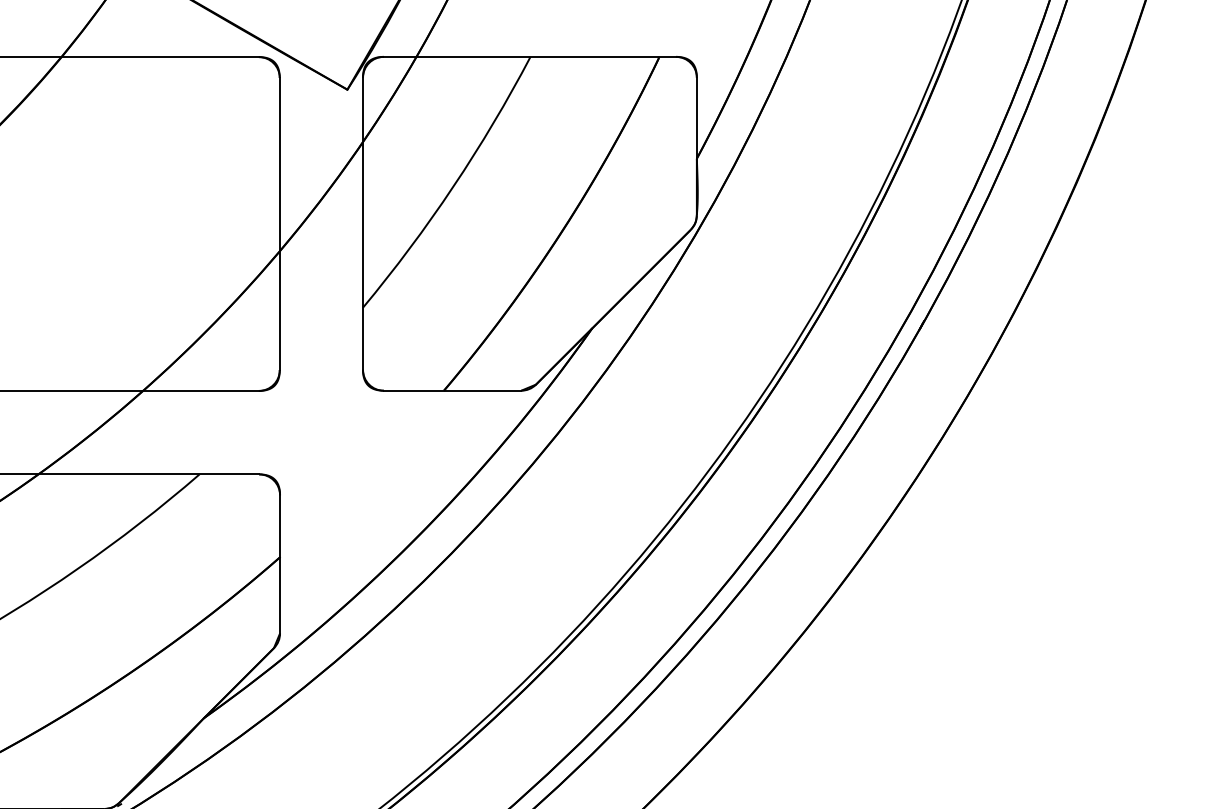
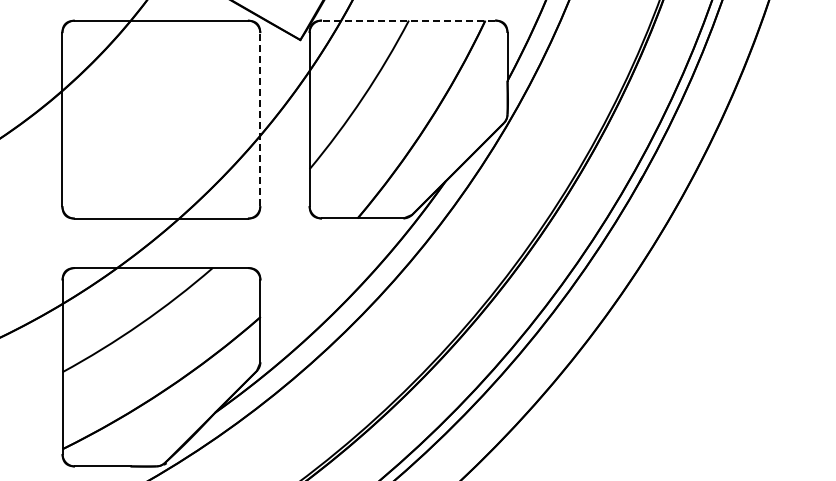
line: (529, 56) -> (408, 20), solid -> dashed
line: (280, 223) -> (260, 119), solid -> dashed

